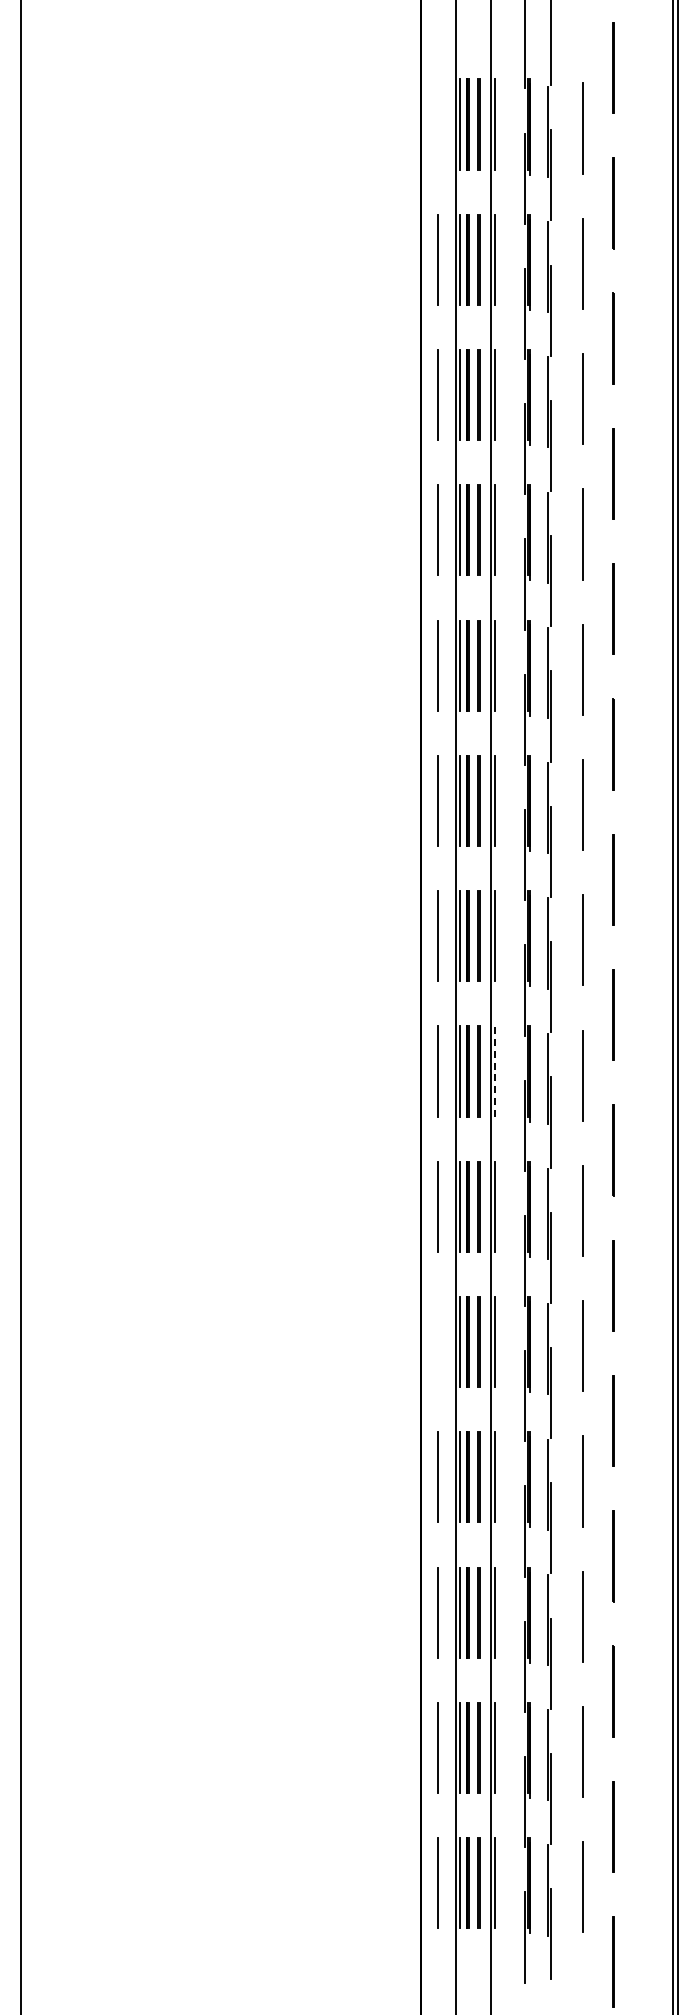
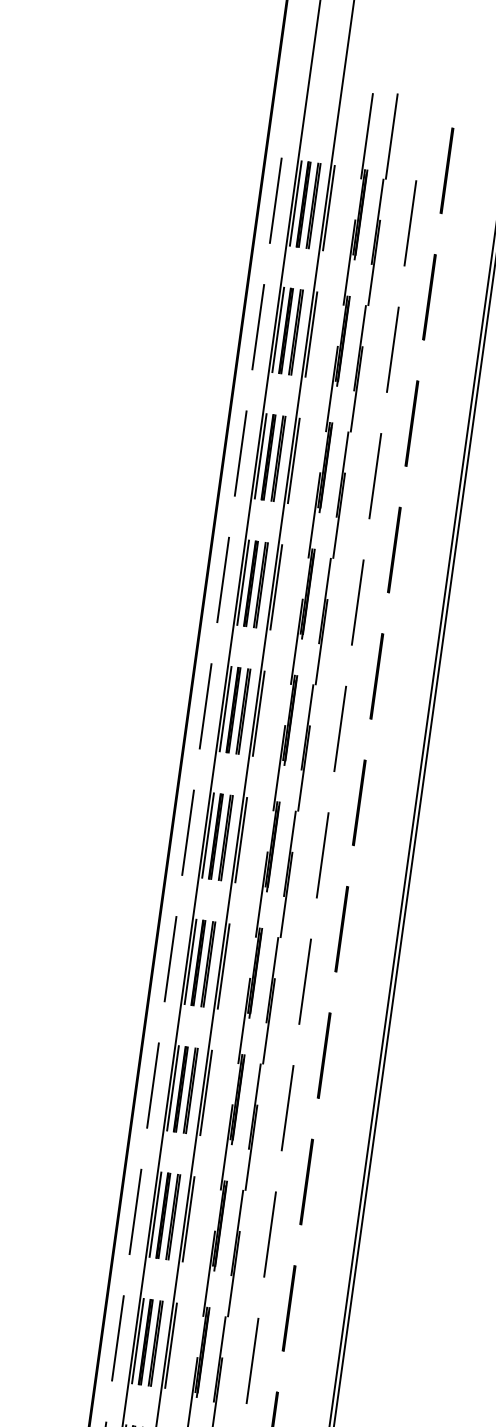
line: (438, 124) -> (275, 200), added
line: (495, 1071) -> (206, 1092), dashed -> solid
line: (438, 1342) -> (118, 1338), added

